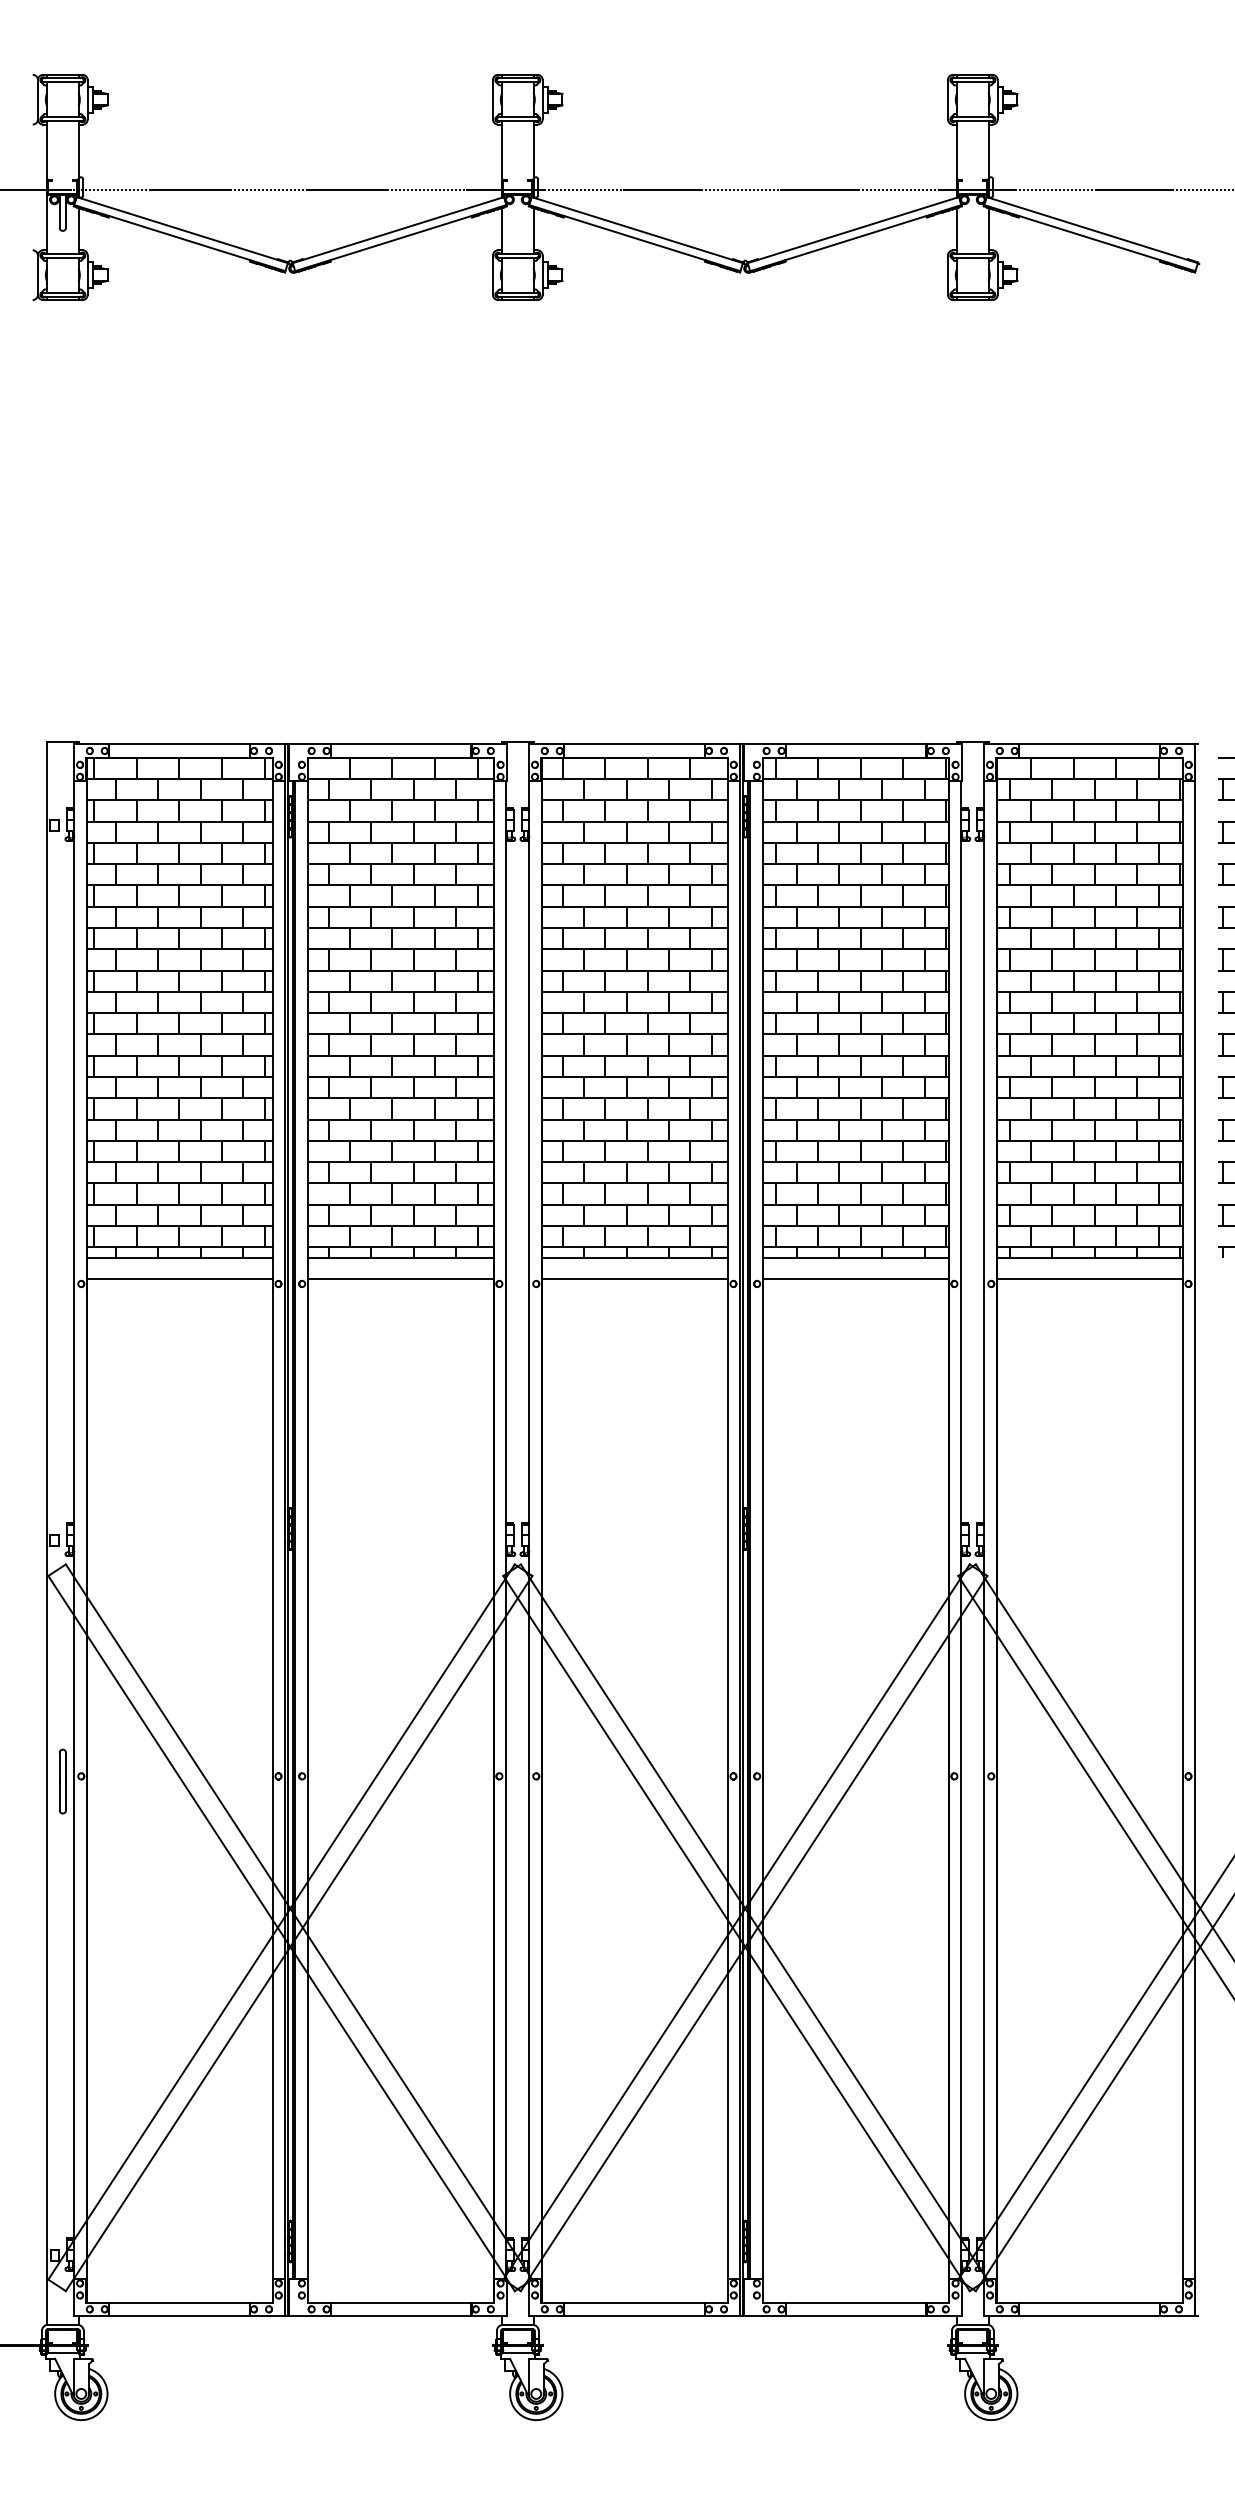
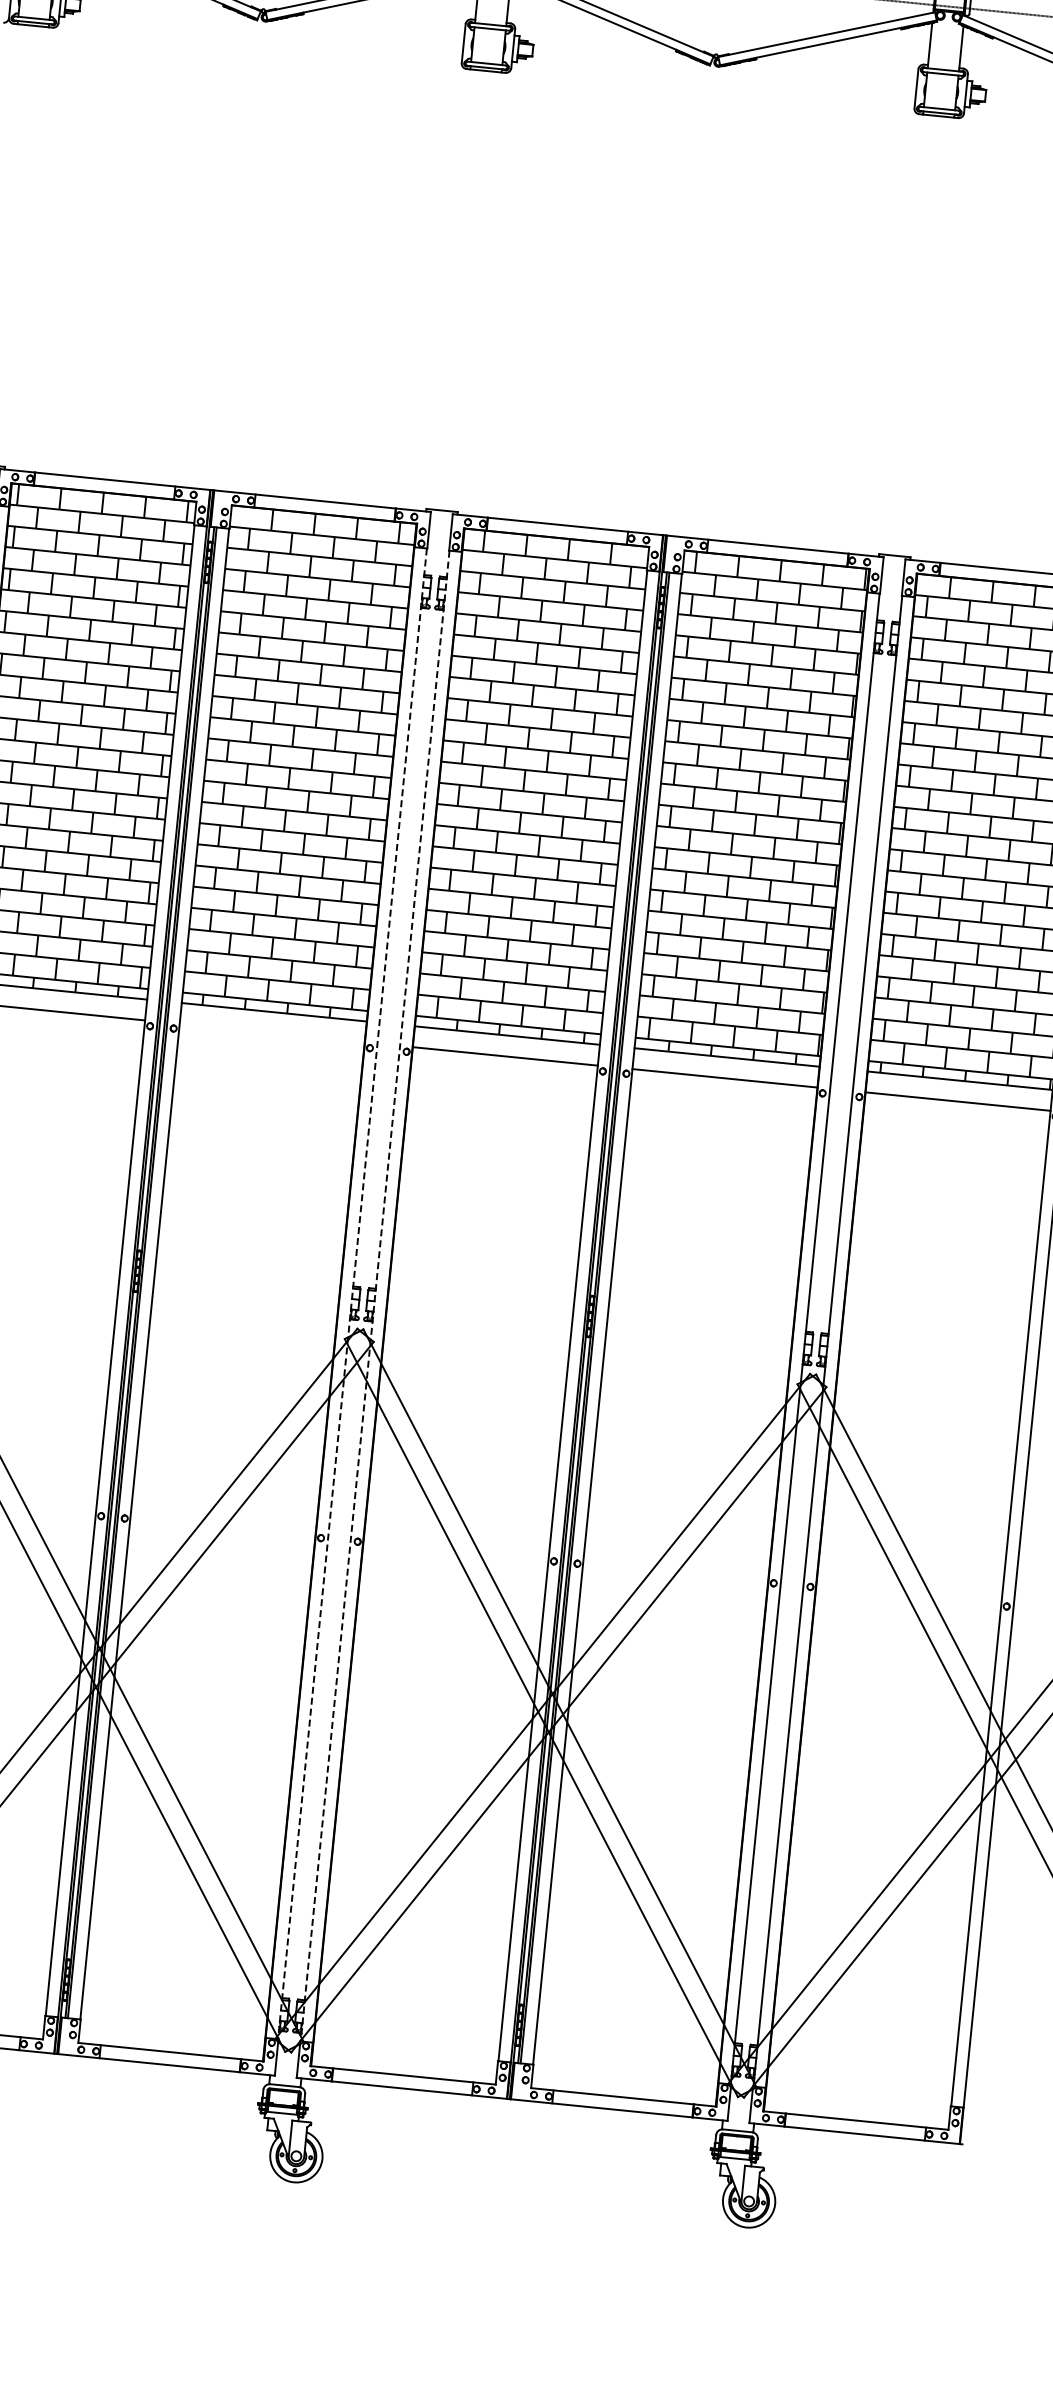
line: (400, 1278) -> (272, 1032), removed
line: (506, 1530) -> (352, 1294), solid -> dashed
line: (529, 1530) -> (375, 1296), solid -> dashed

